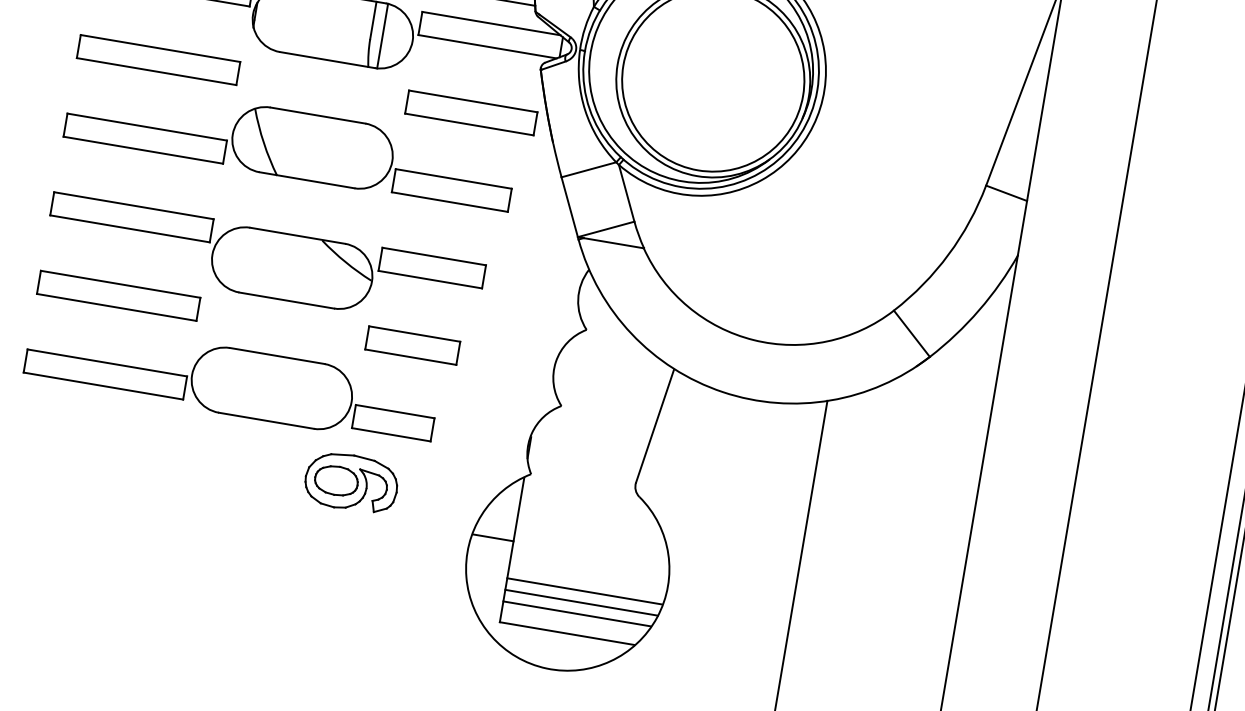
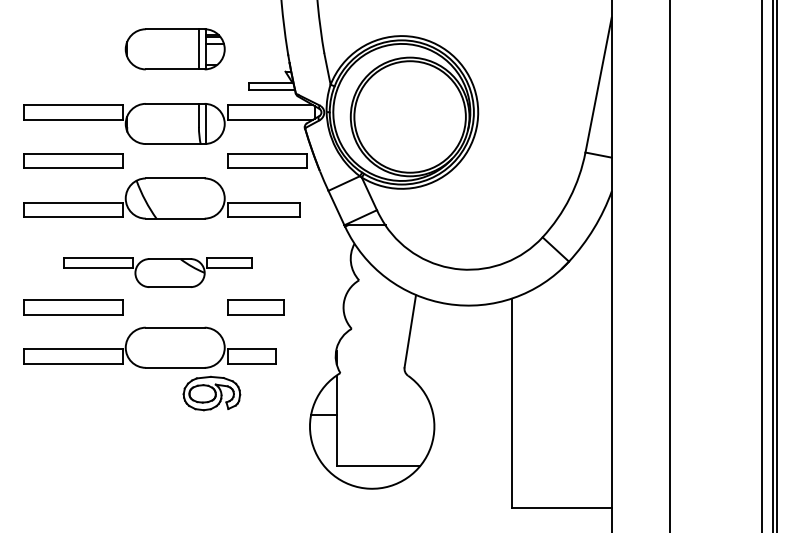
part: (263, 262) -> (157, 272), size x0.7
part: (350, 482) -> (211, 393), moved
line: (584, 591) -> (384, 438), removed
line: (580, 602) -> (383, 445), removed
line: (575, 613) -> (381, 452), removed

